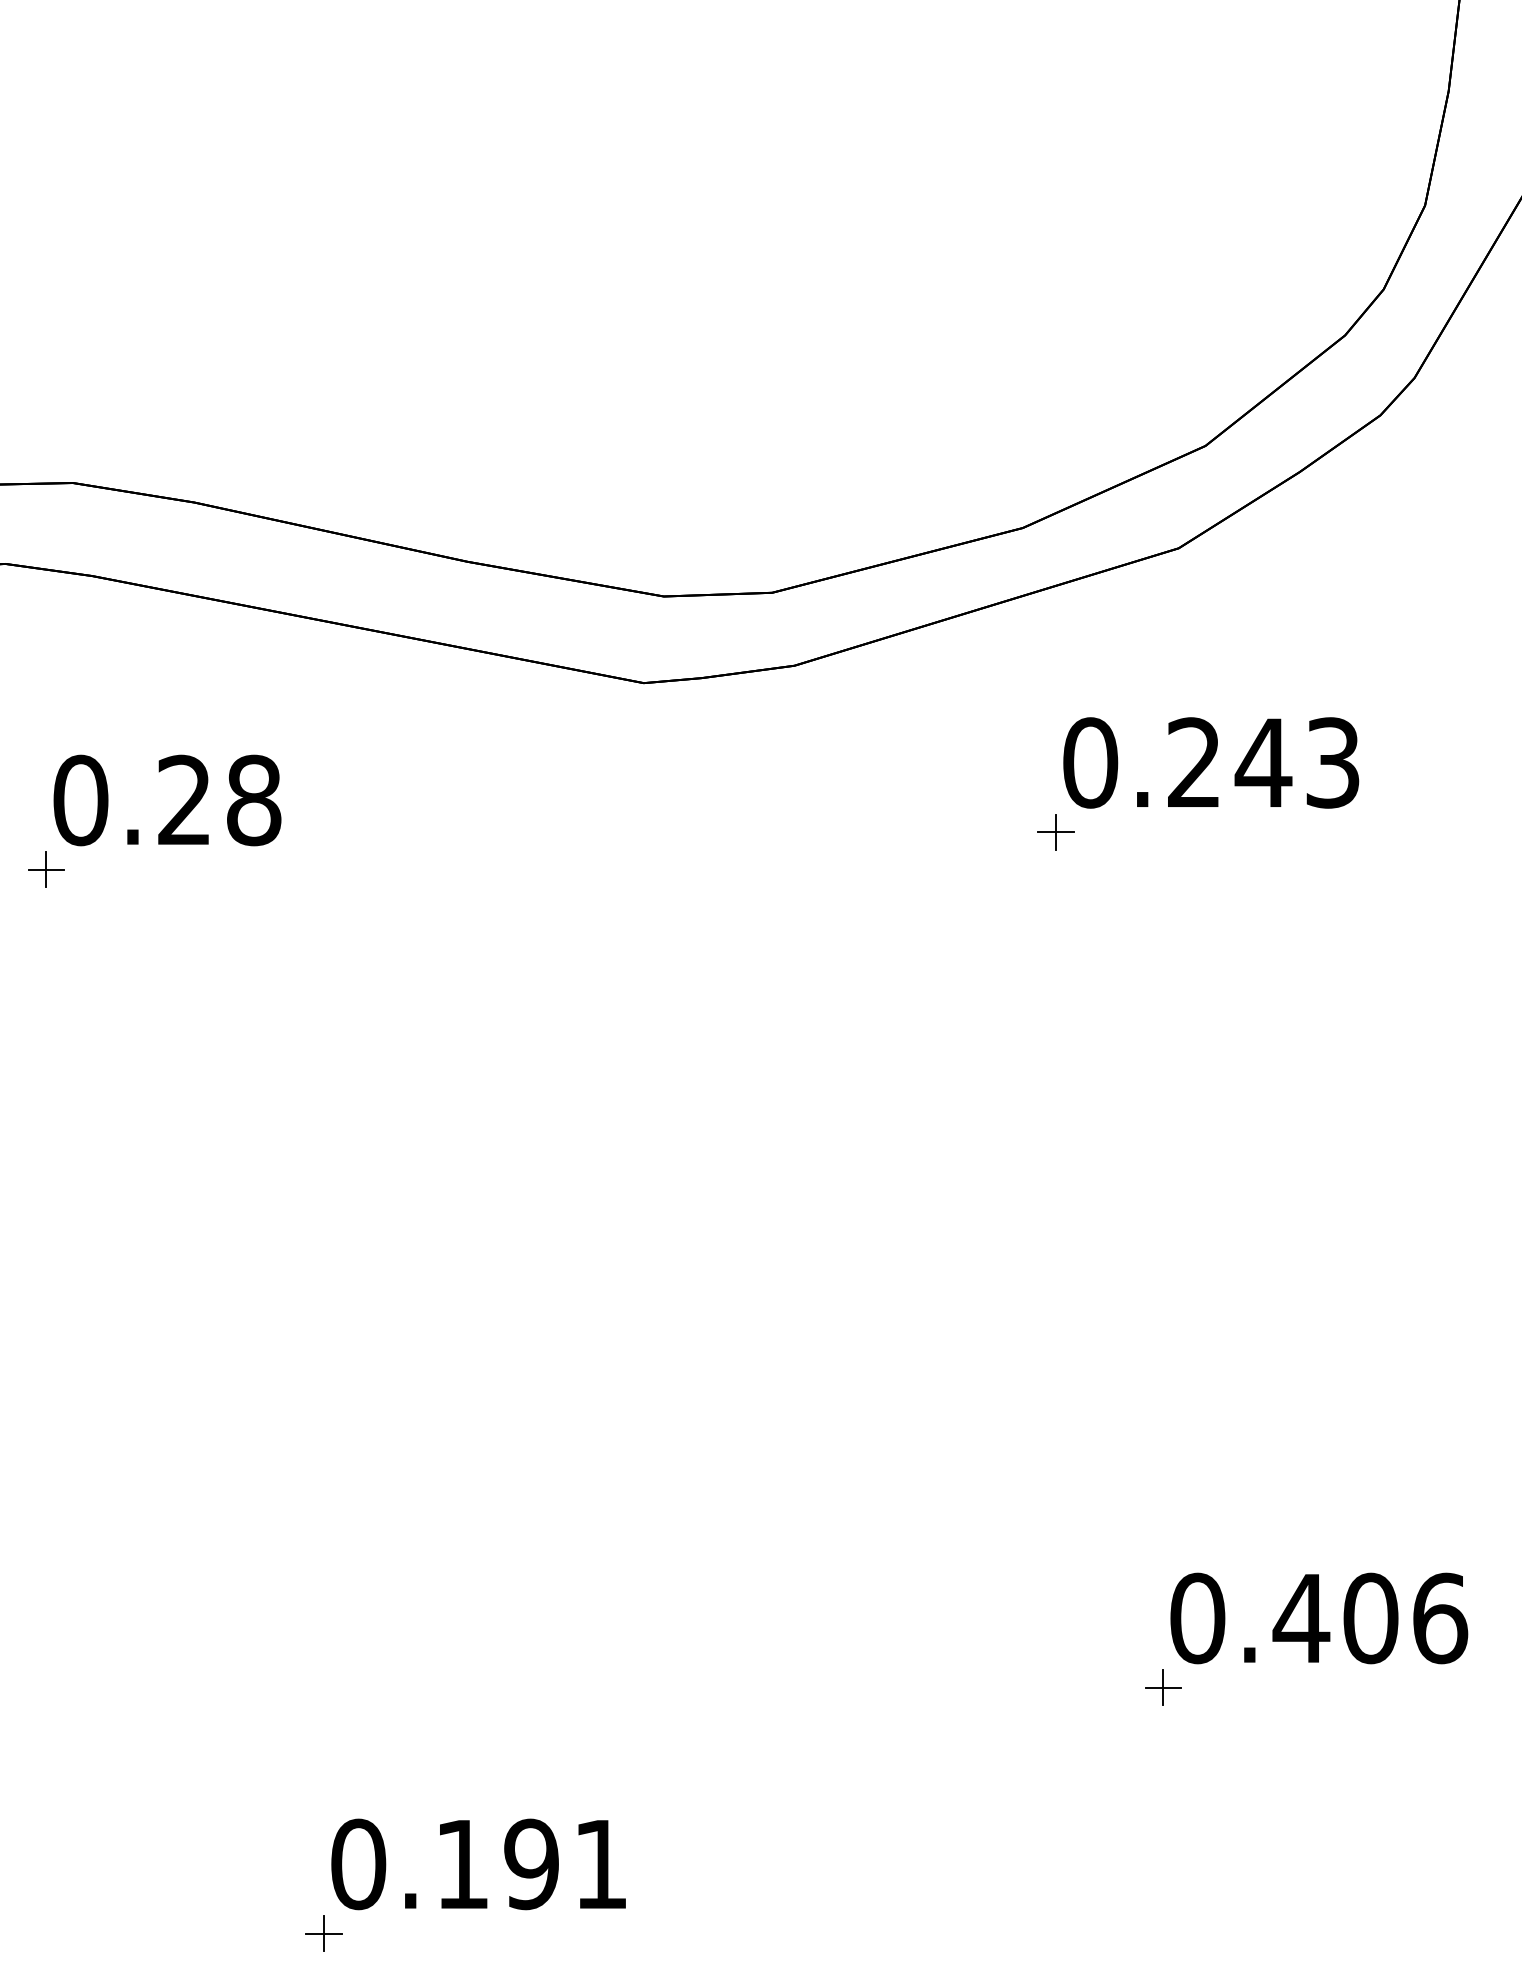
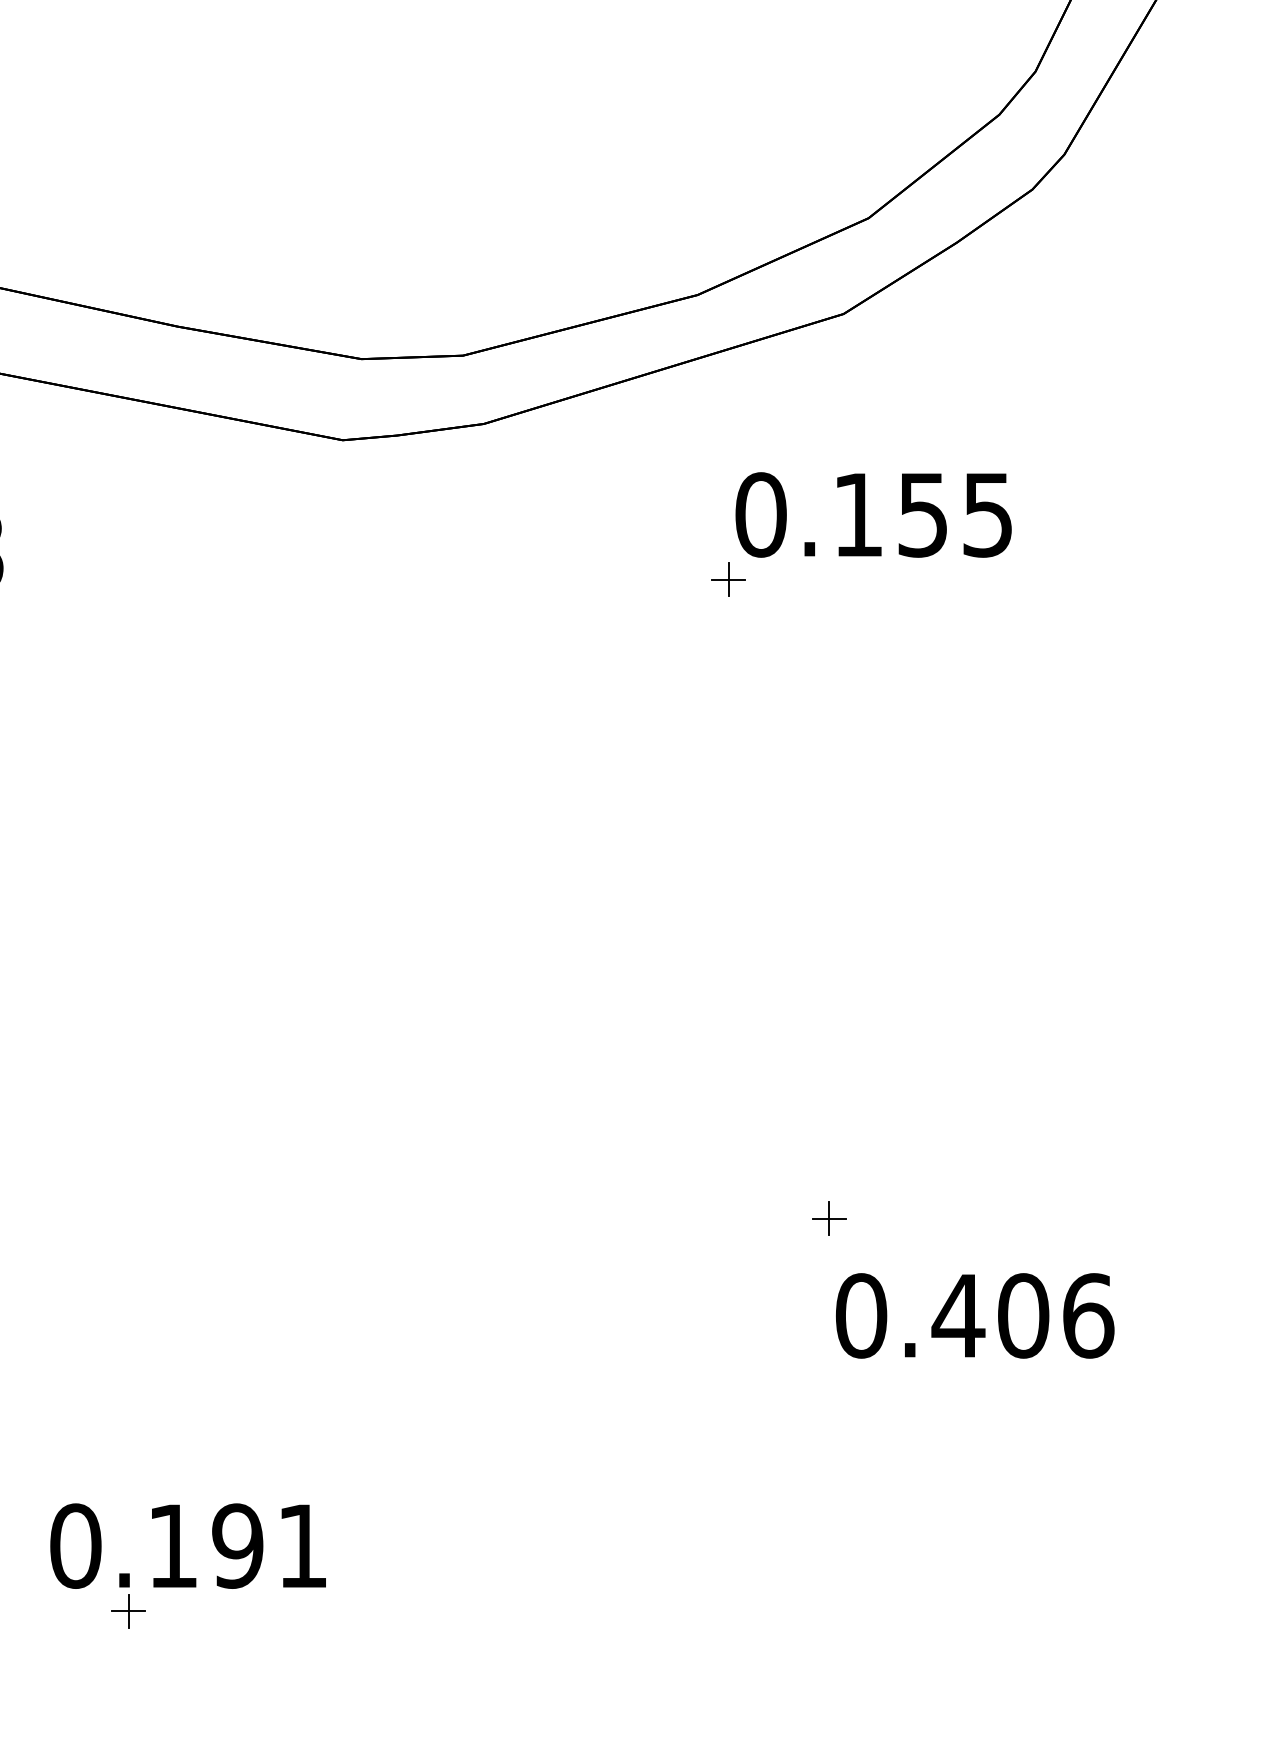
text: (1263, 762) -> (922, 514), 0.243 -> 0.155
part: (1163, 1687) -> (829, 1218), moved
part: (323, 1933) -> (128, 1610), moved

